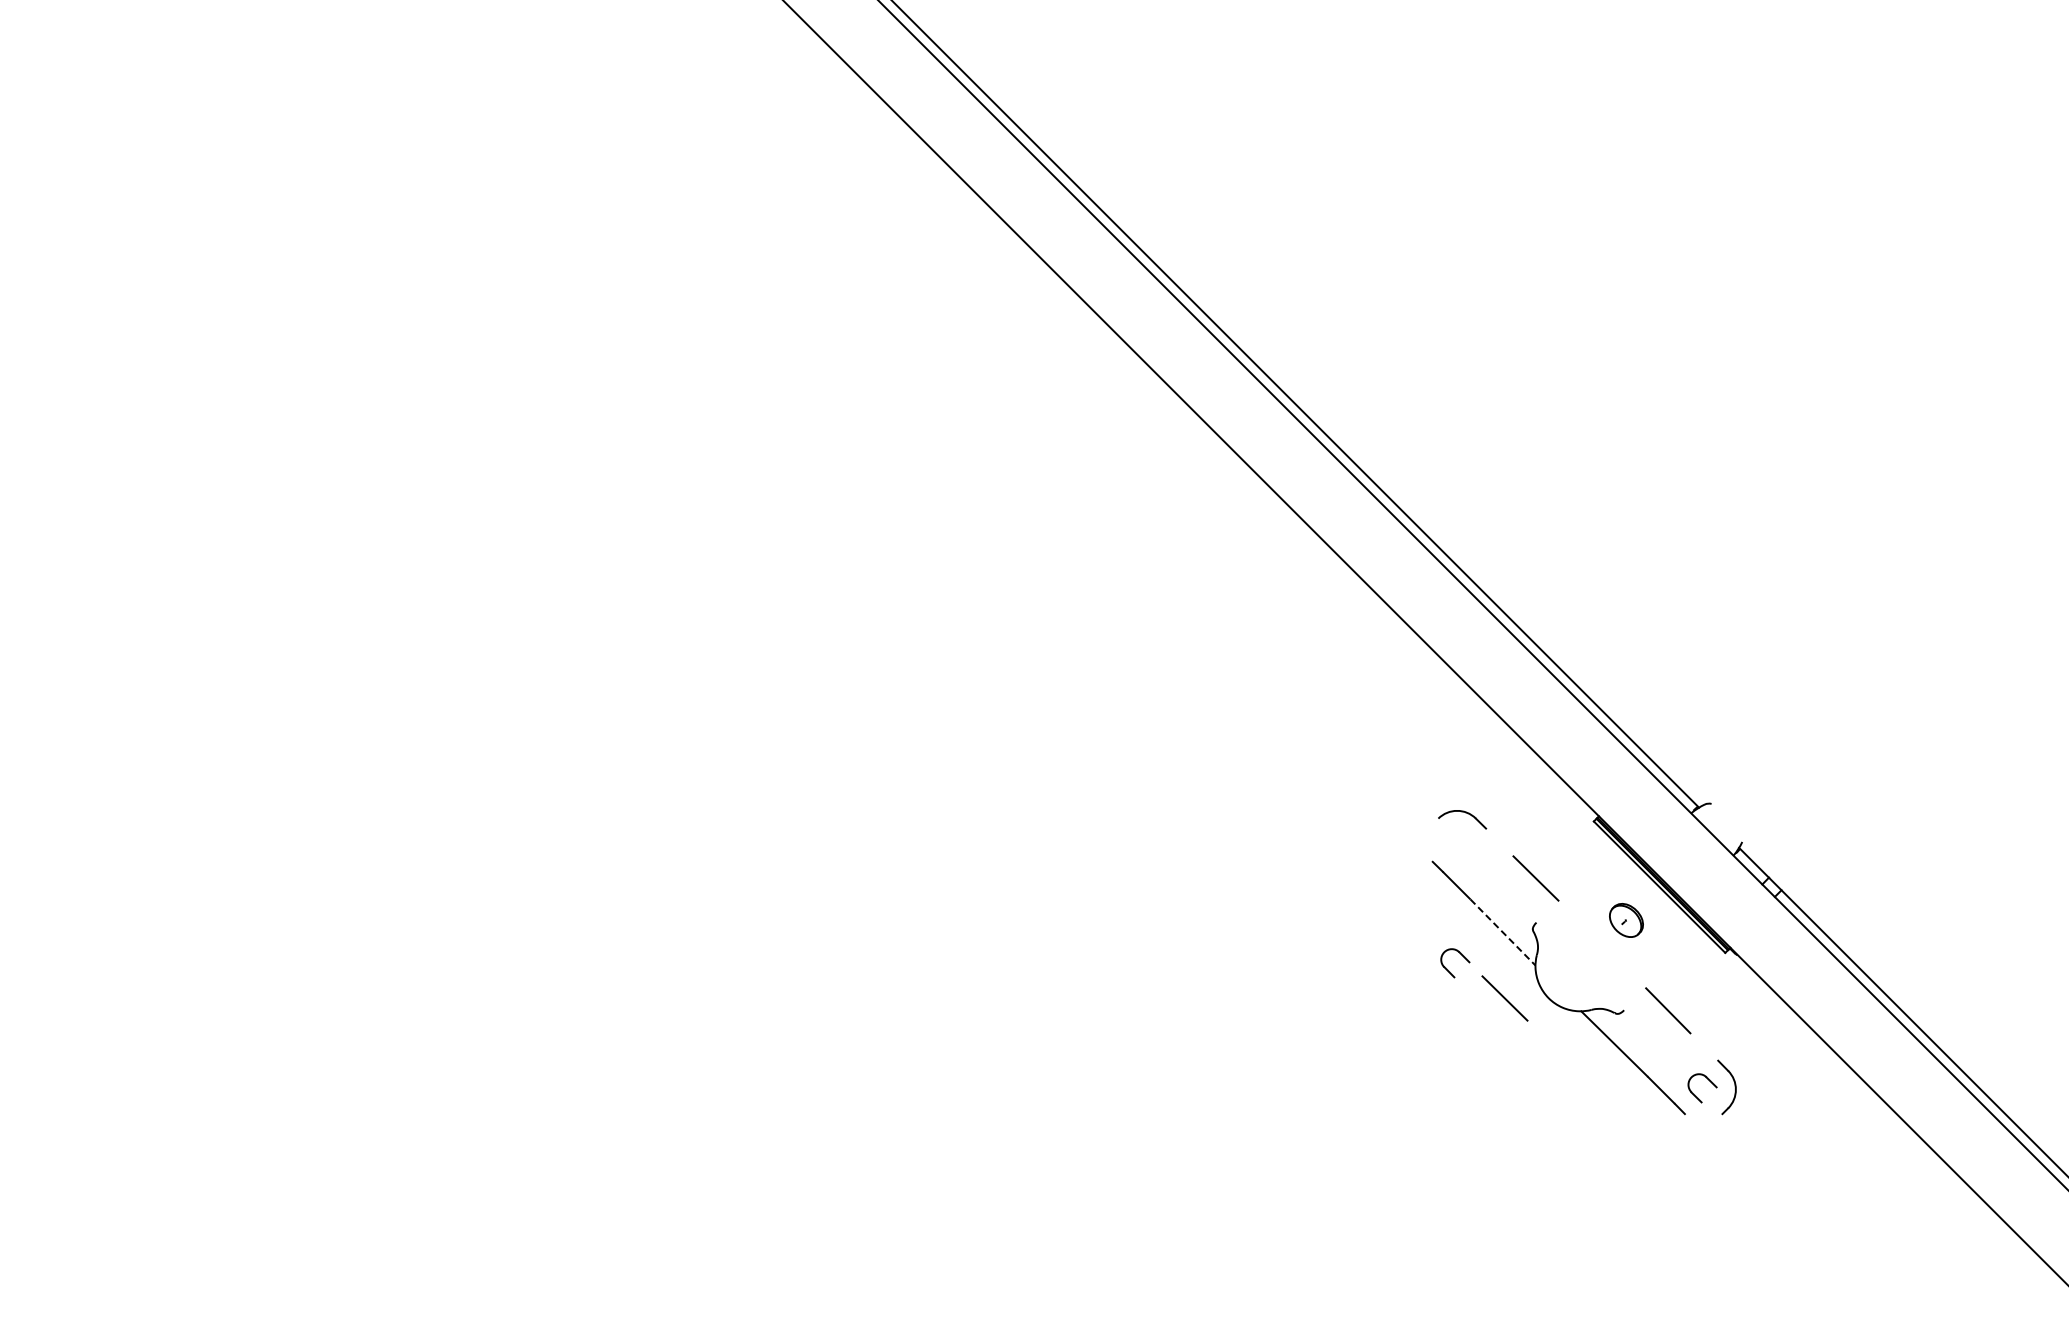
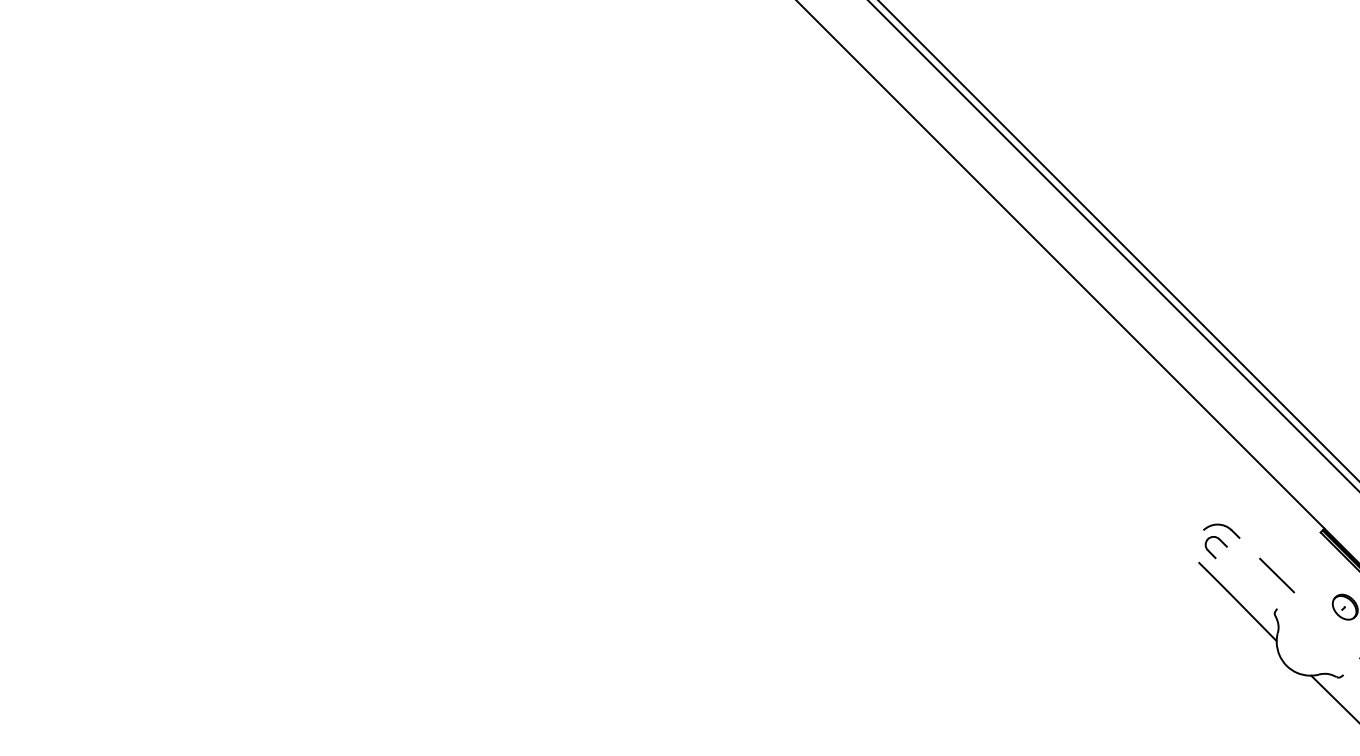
line: (1503, 932) -> (1252, 616), dashed -> solid
part: (1448, 969) -> (1211, 552), moved
line: (1504, 998) -> (1253, 666), removed

